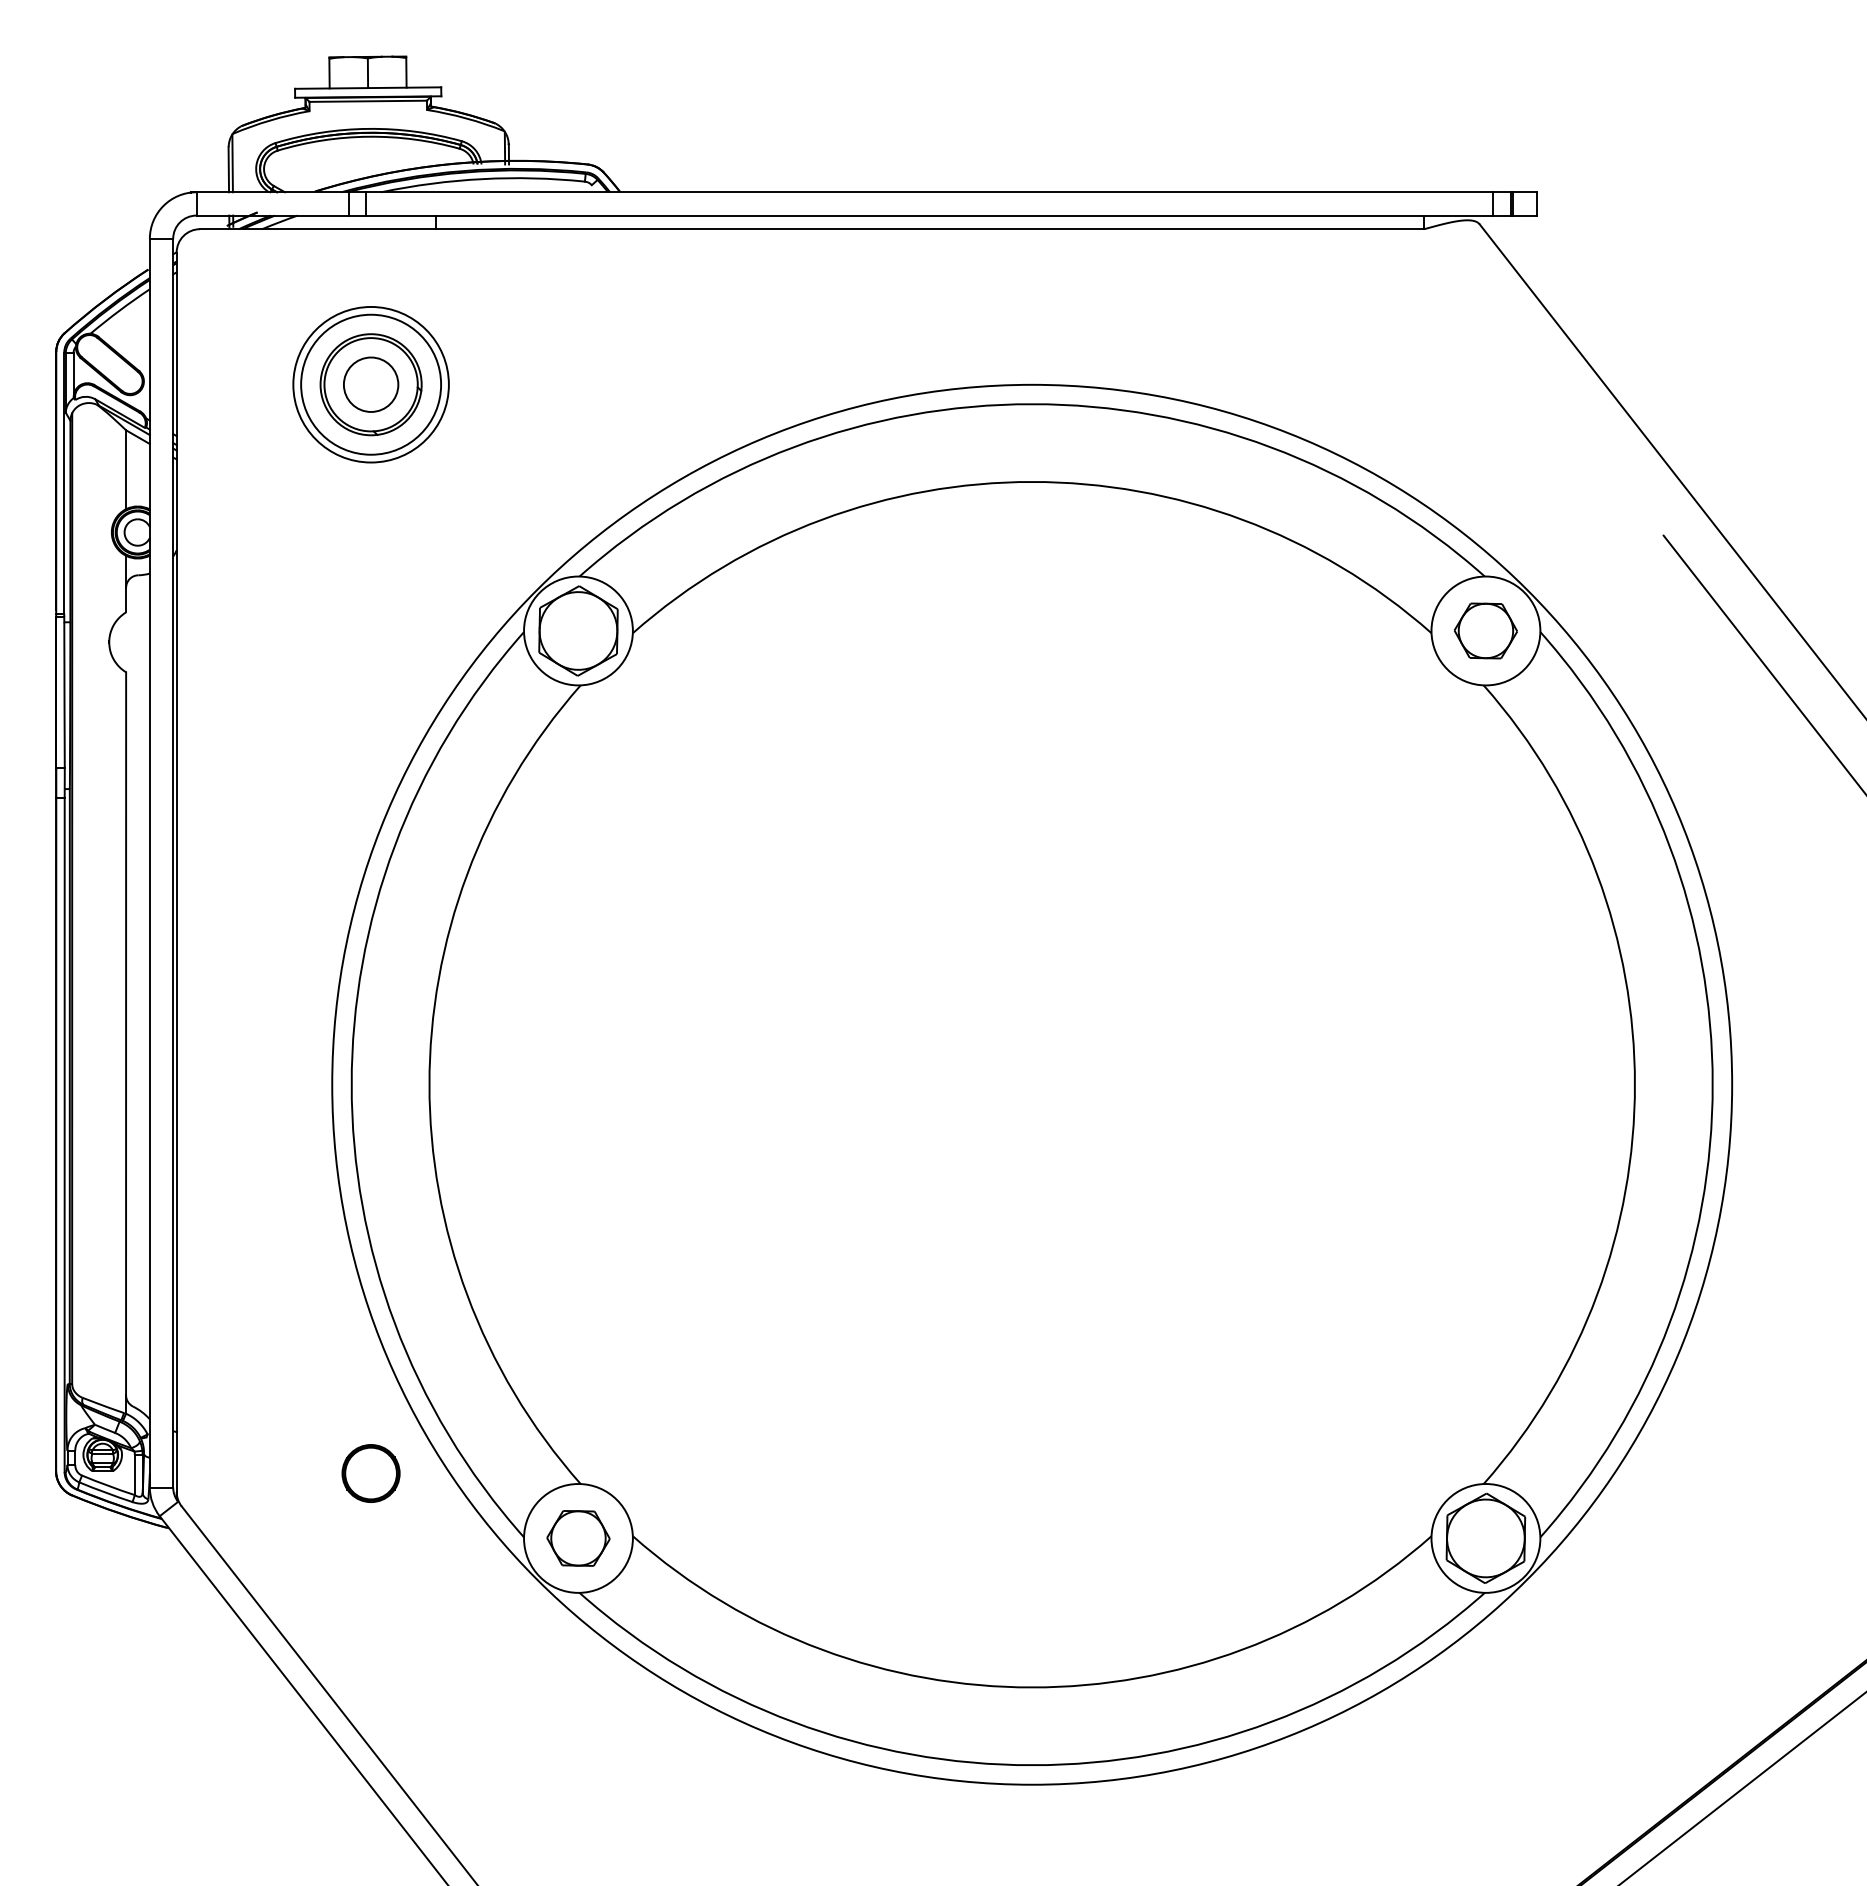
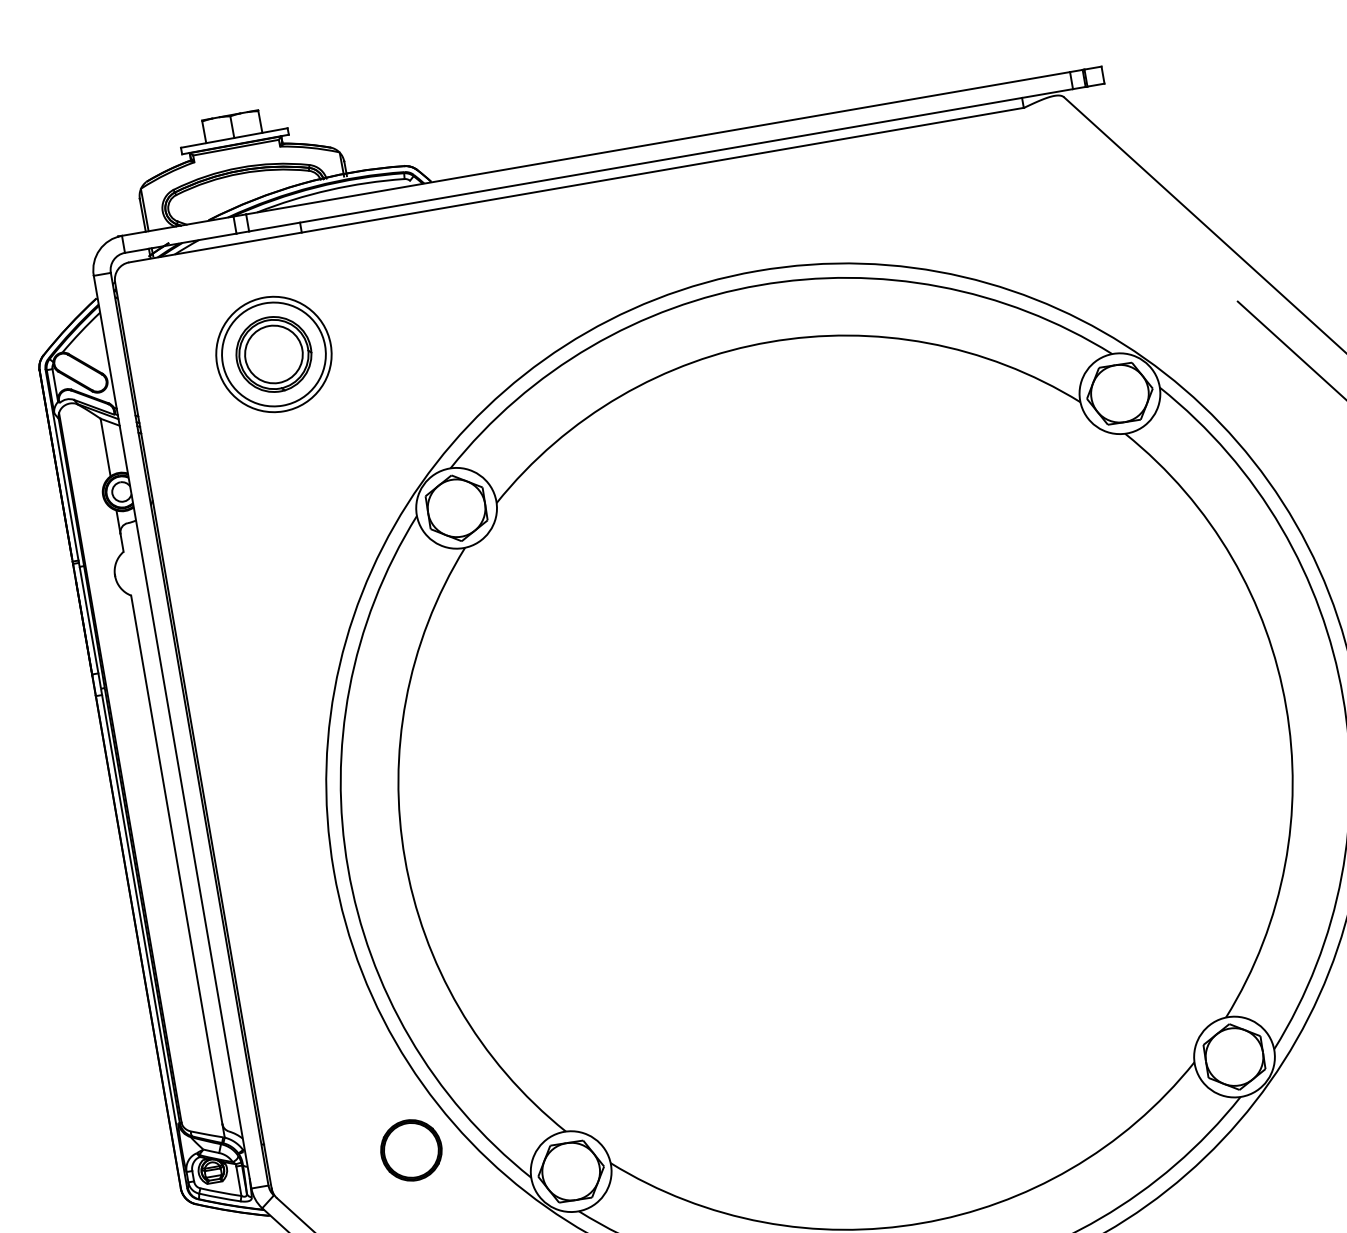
circle: (371, 384) -> (274, 354), size x1.43
part: (1485, 630) -> (1119, 393), size x1.43
part: (370, 1473) -> (410, 1150), size x1.43
part: (578, 1538) -> (571, 1171), size x1.43

